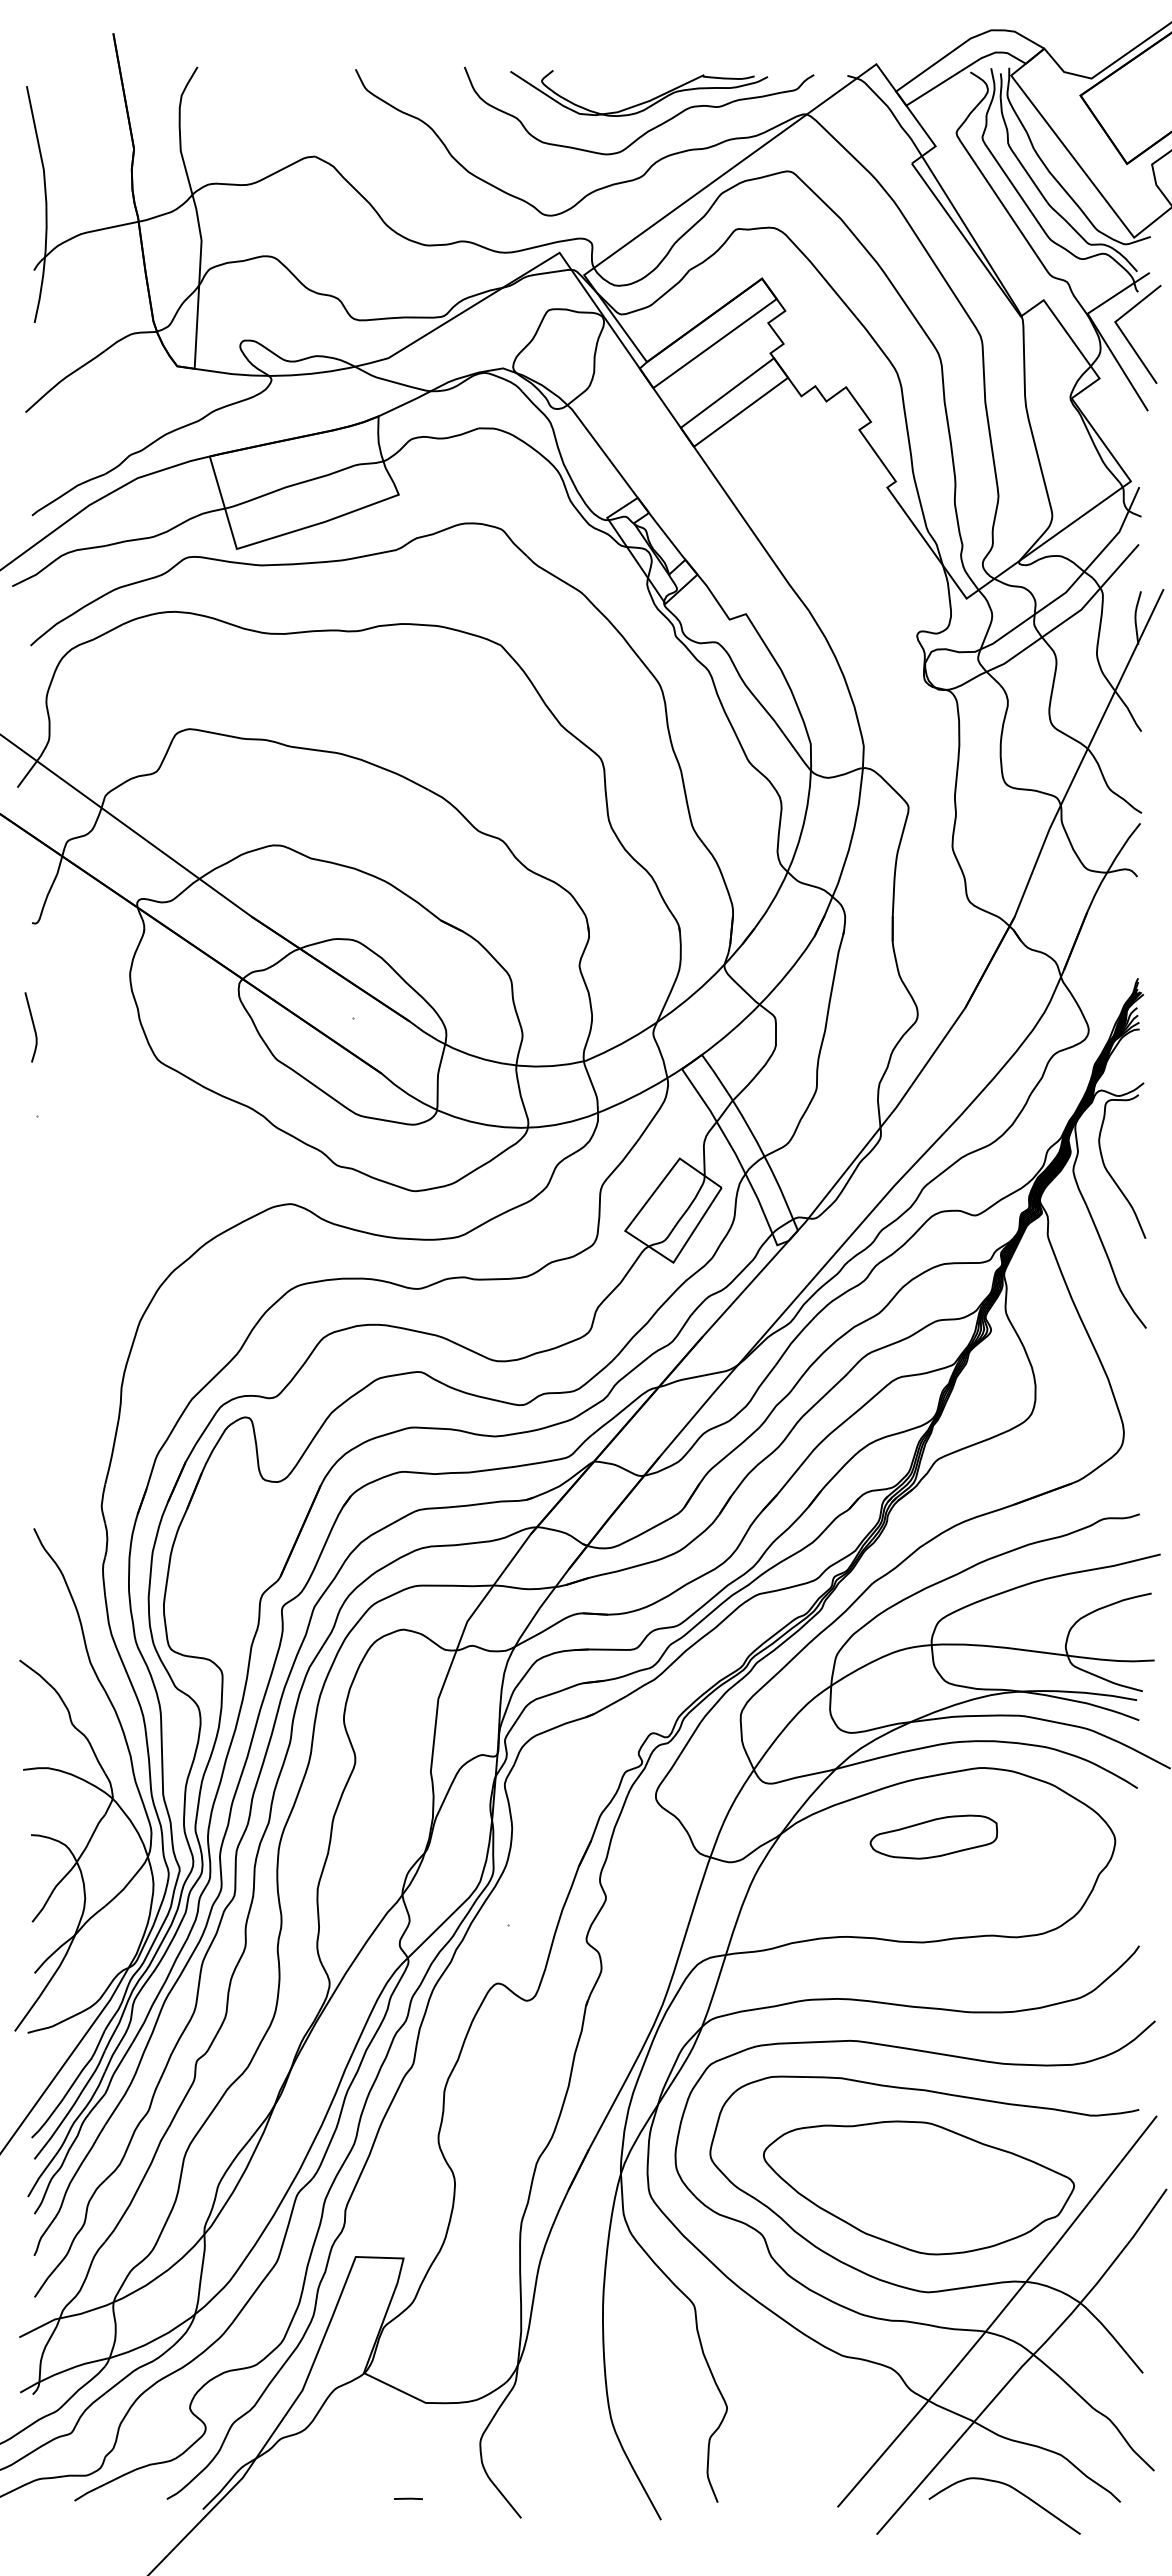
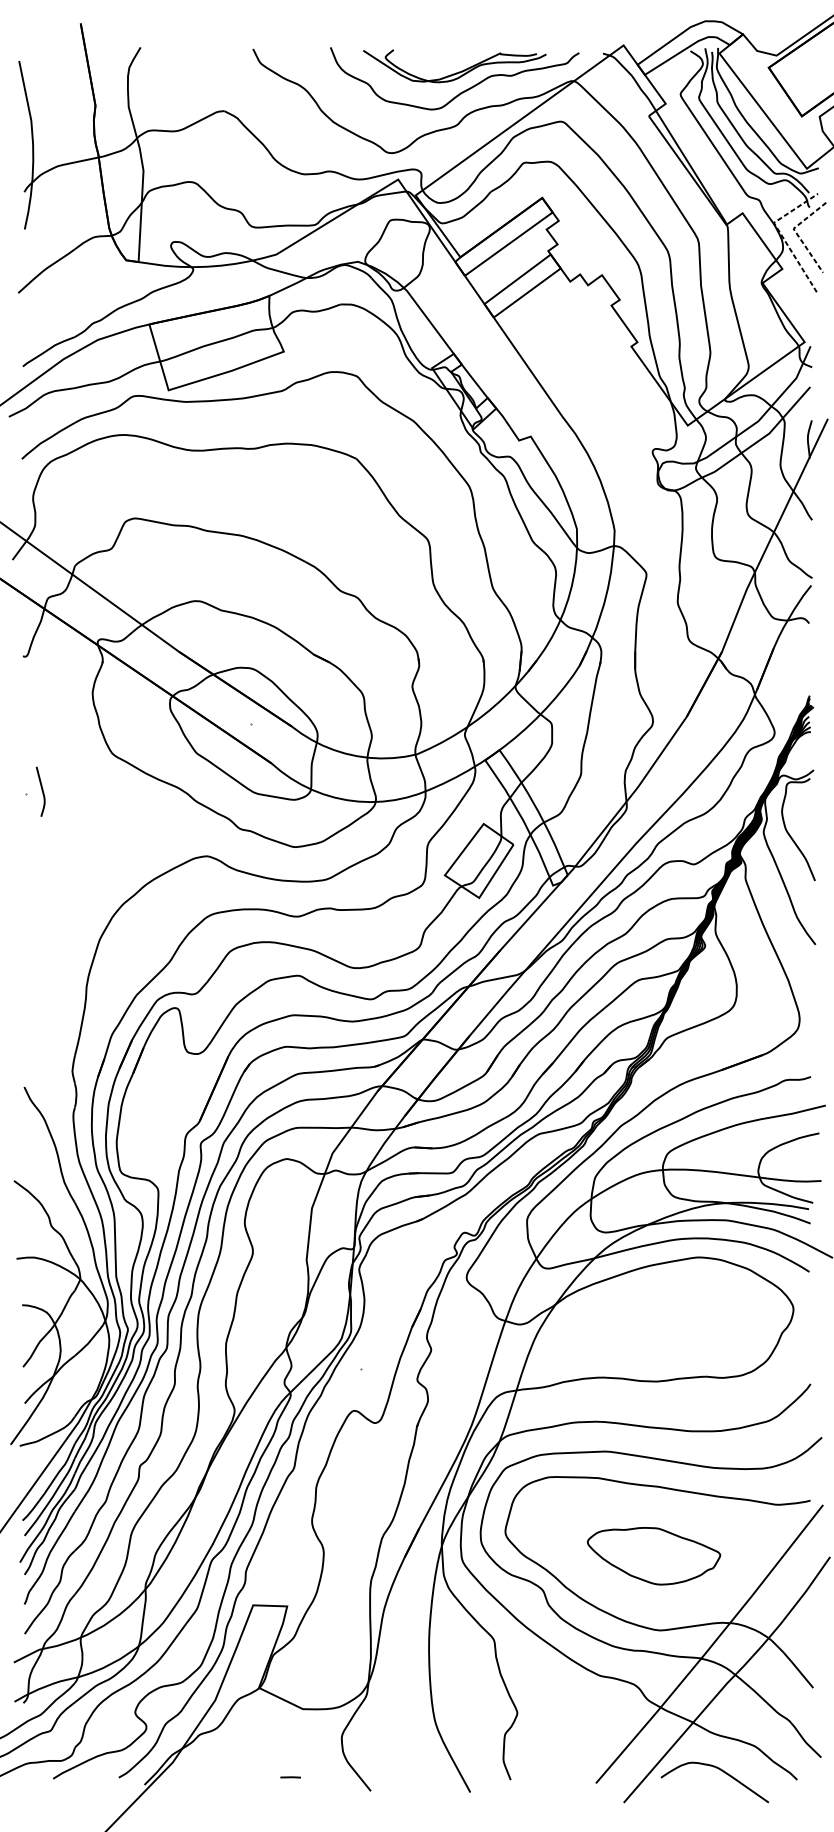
line: (1119, 328) -> (796, 233), solid -> dashed
line: (1097, 329) -> (780, 234), solid -> dashed
curve: (32, 1025) -> (41, 790), moved
part: (933, 1836) -> (664, 1306), removed
part: (919, 2187) -> (654, 1555), size x0.6

